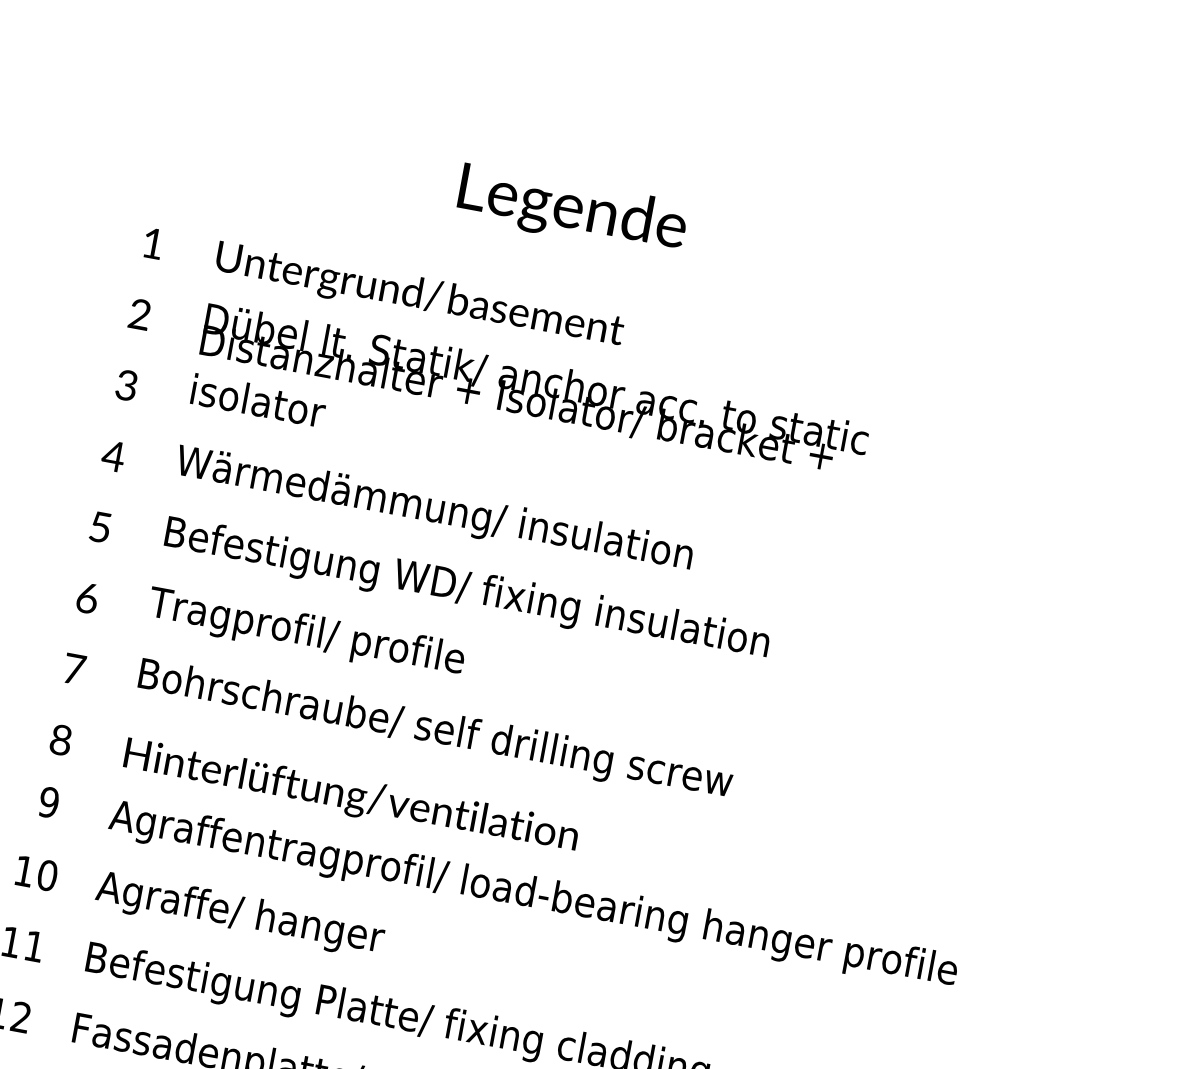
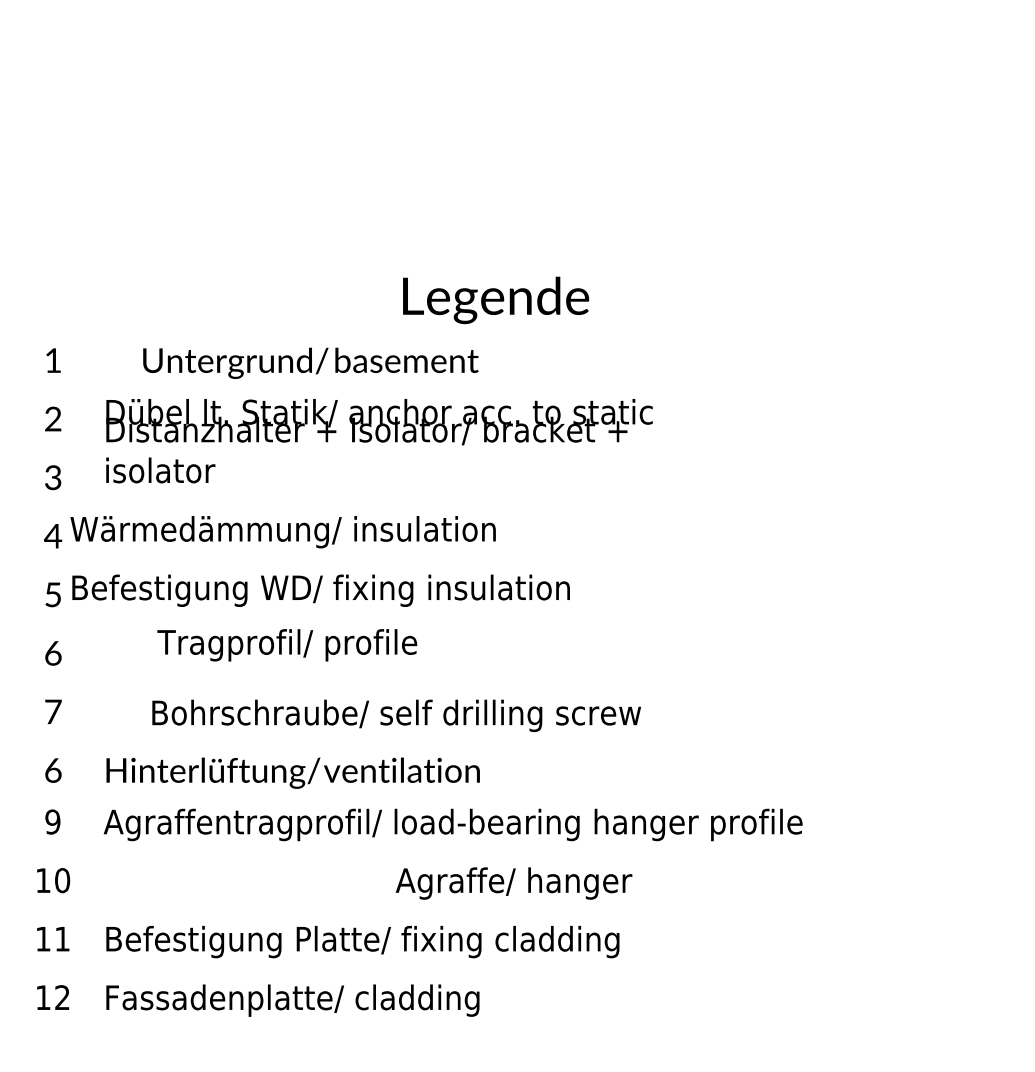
text: (572, 210) -> (496, 300), moved
text: (419, 295) -> (310, 362), moved
text: (433, 510) -> (282, 532), moved
text: (466, 589) -> (320, 590), moved
text: (306, 634) -> (287, 645), moved
text: (435, 730) -> (396, 715), moved
text: (61, 740) -> (53, 770), 8 -> 6
text: (239, 914) -> (513, 883), moved

